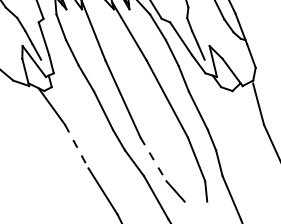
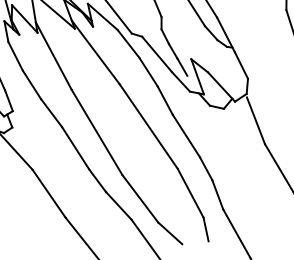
line: (76, 146) -> (48, 193), dashed -> solid
line: (153, 159) -> (140, 198), dashed -> solid

